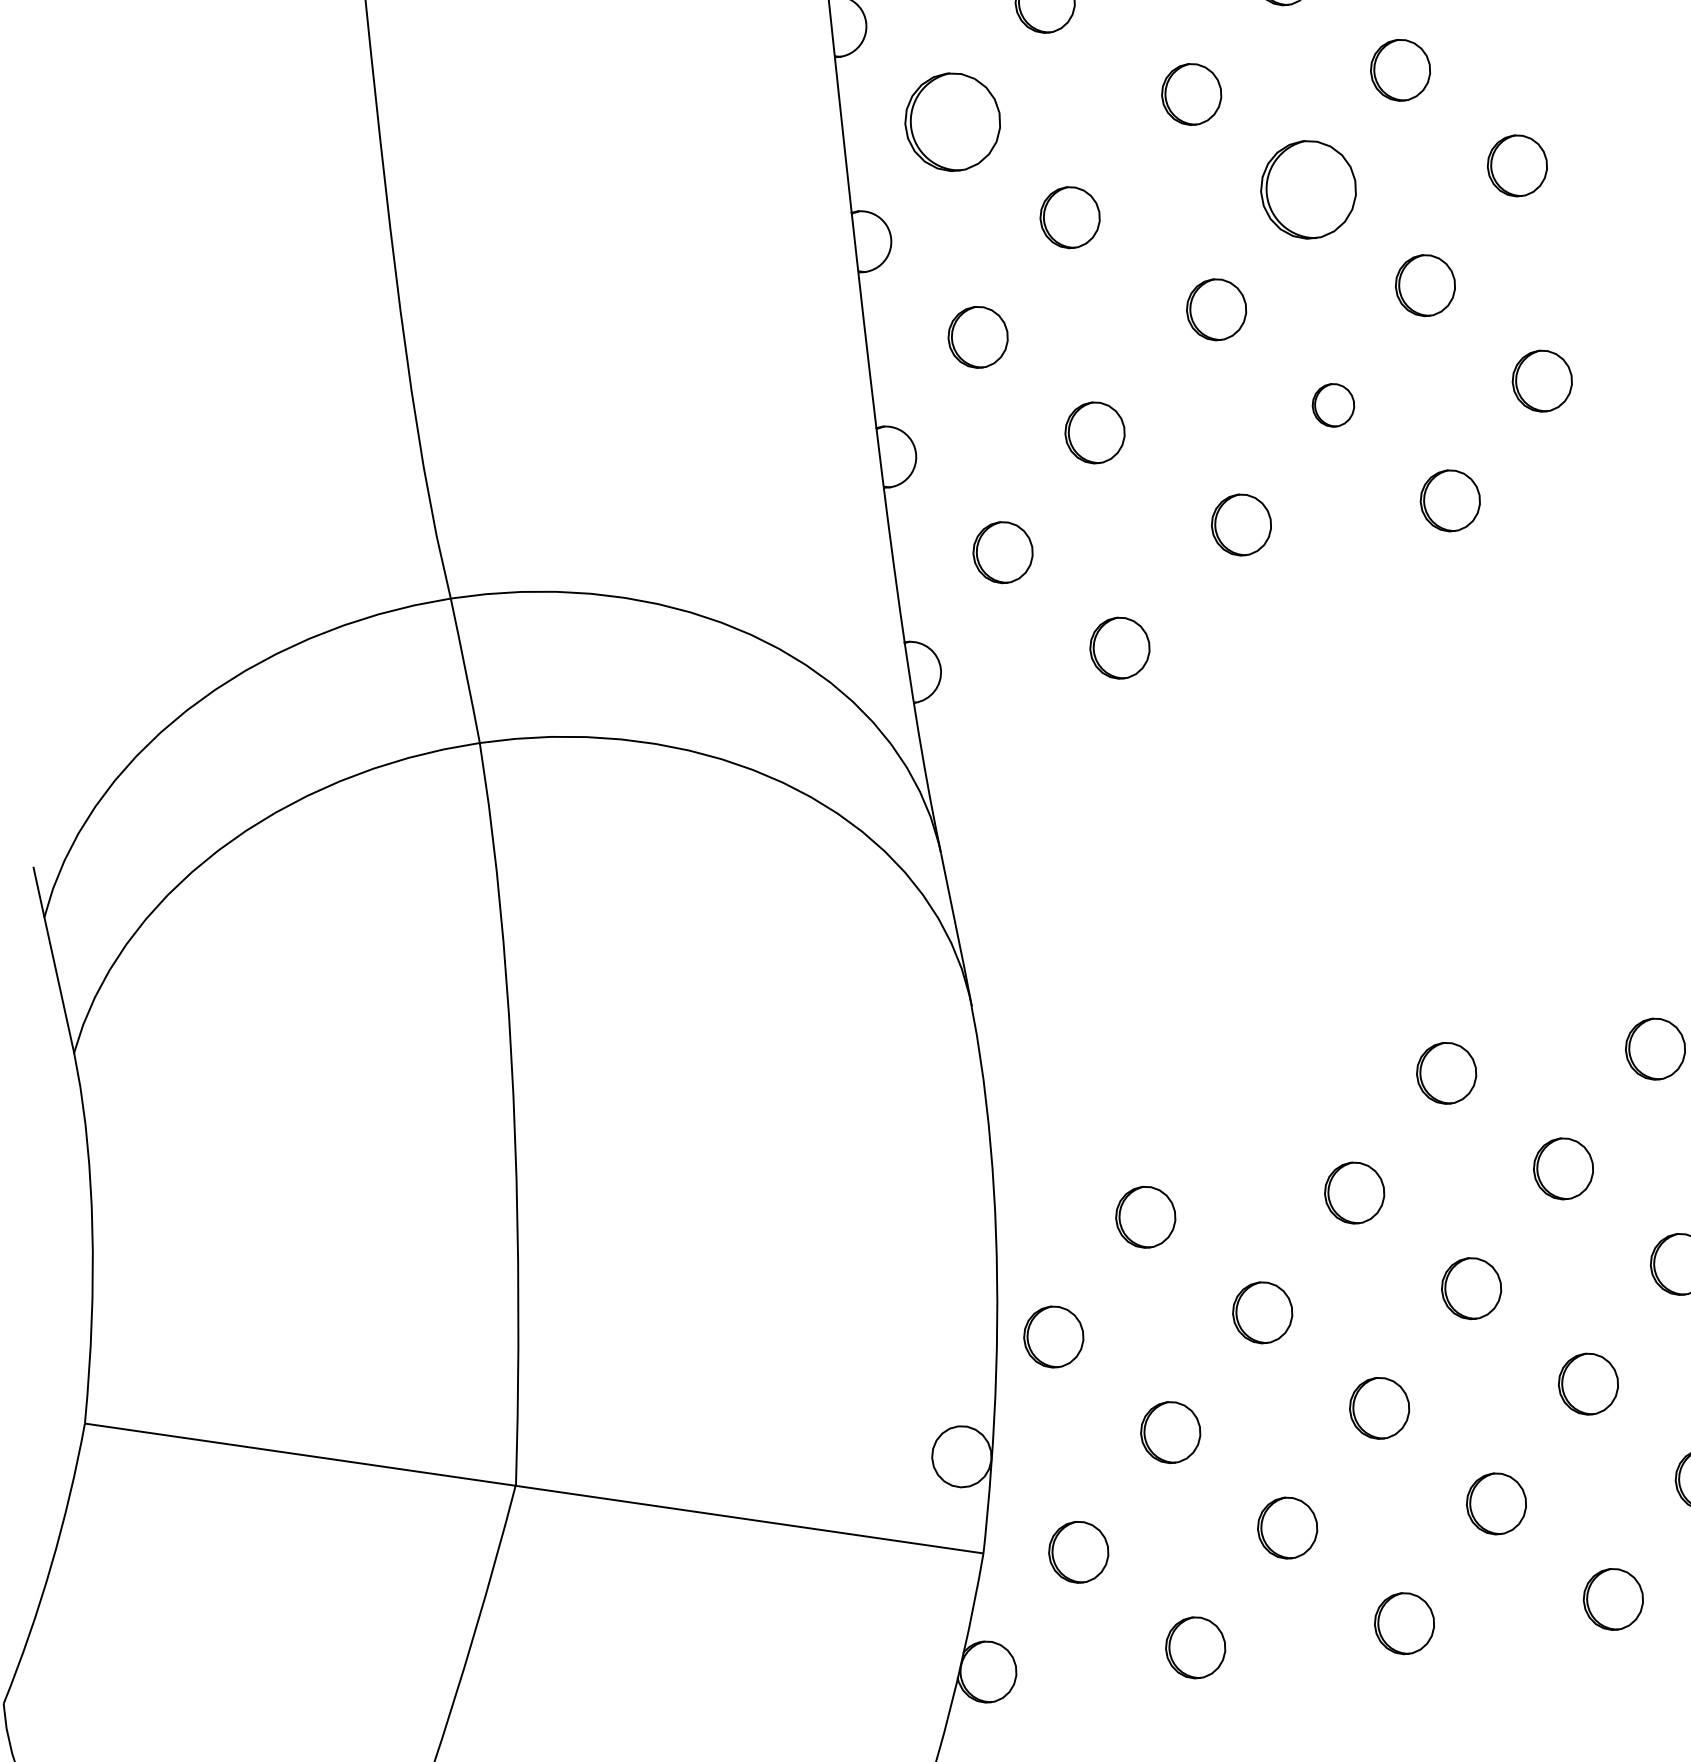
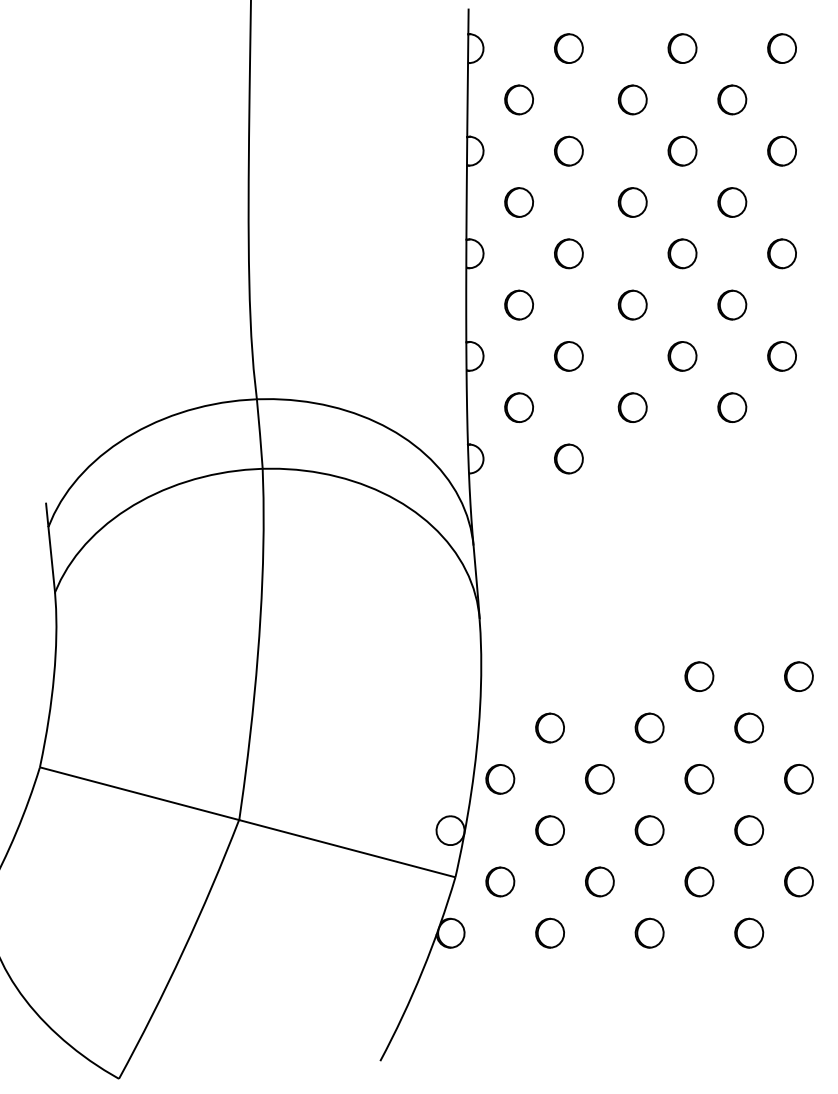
part: (954, 121) -> (519, 202), size x0.62
part: (1308, 189) -> (682, 253), size x0.62
part: (1333, 405) -> (682, 356), size x1.43

